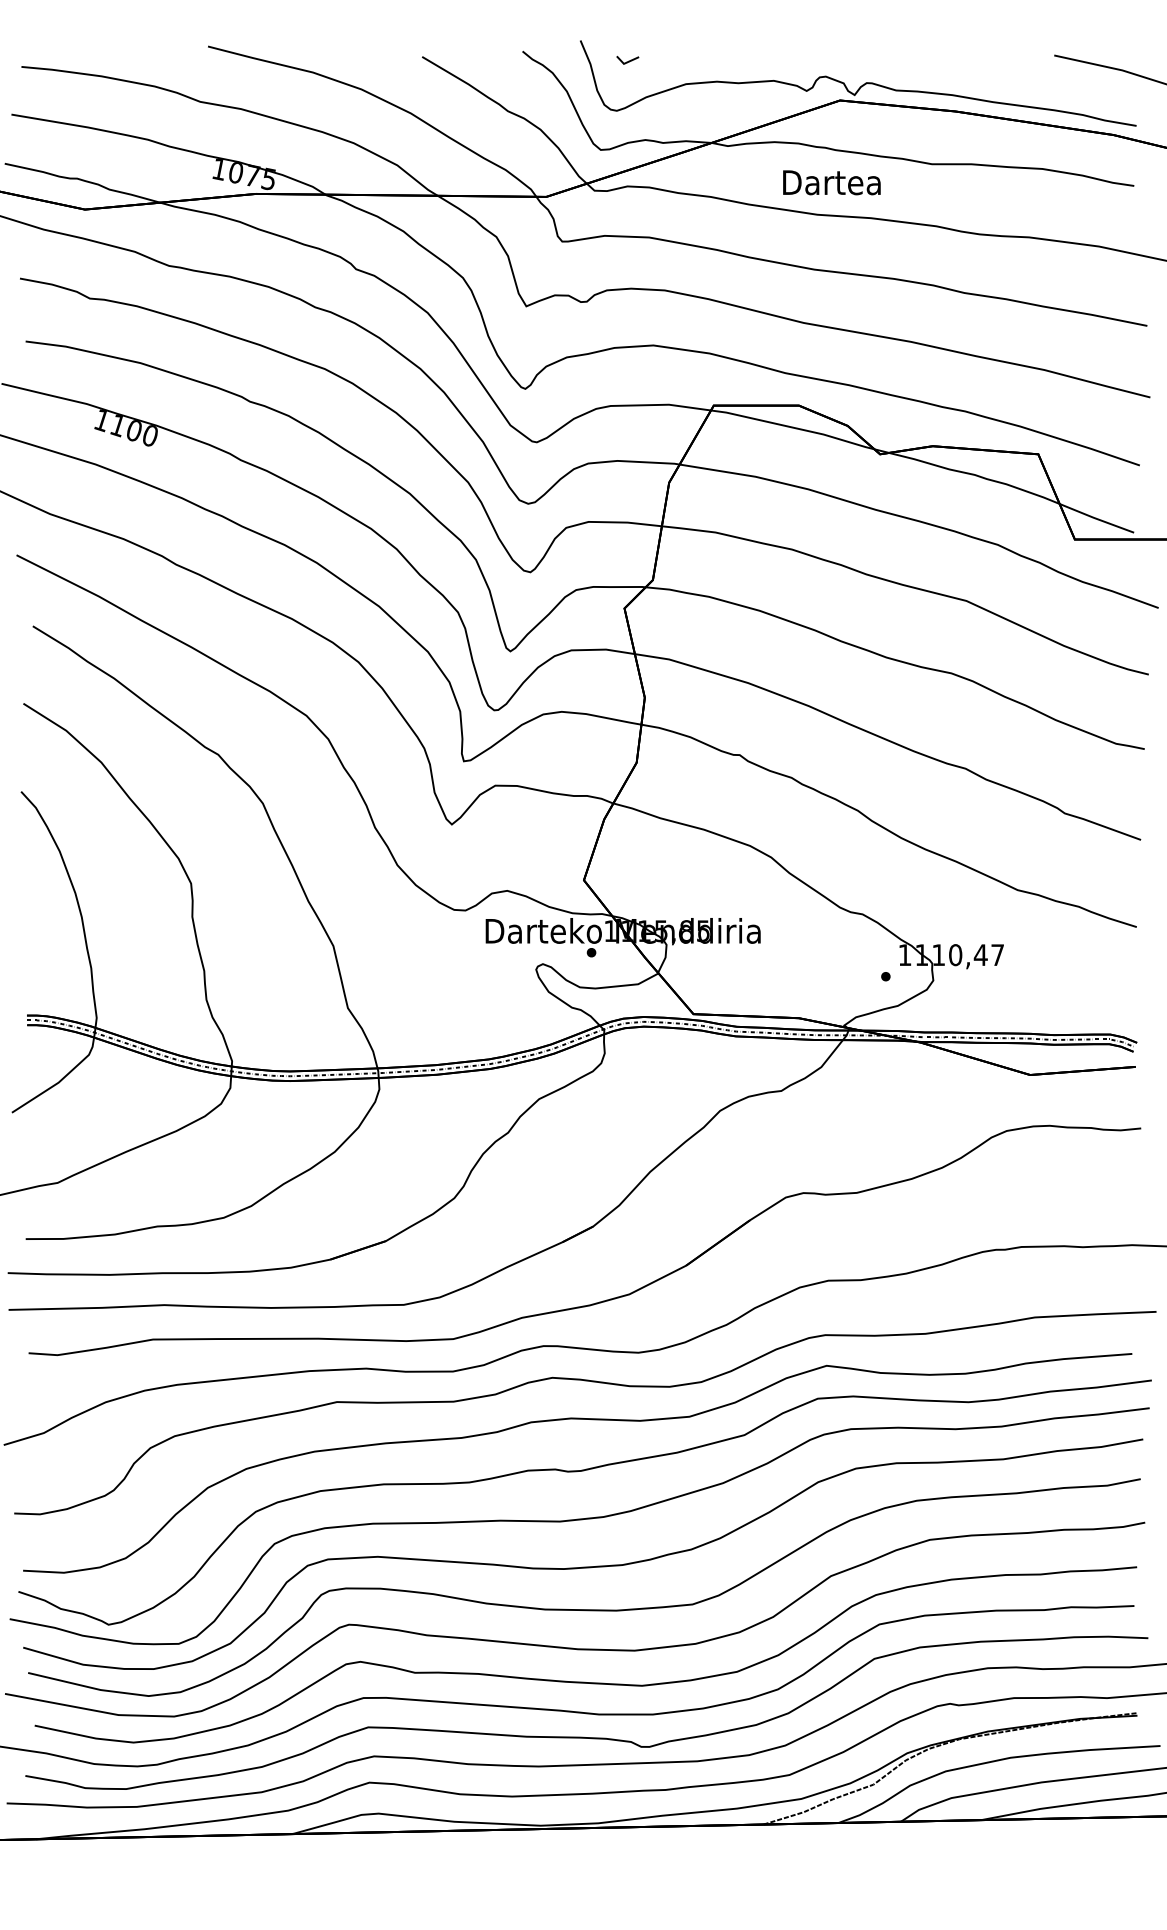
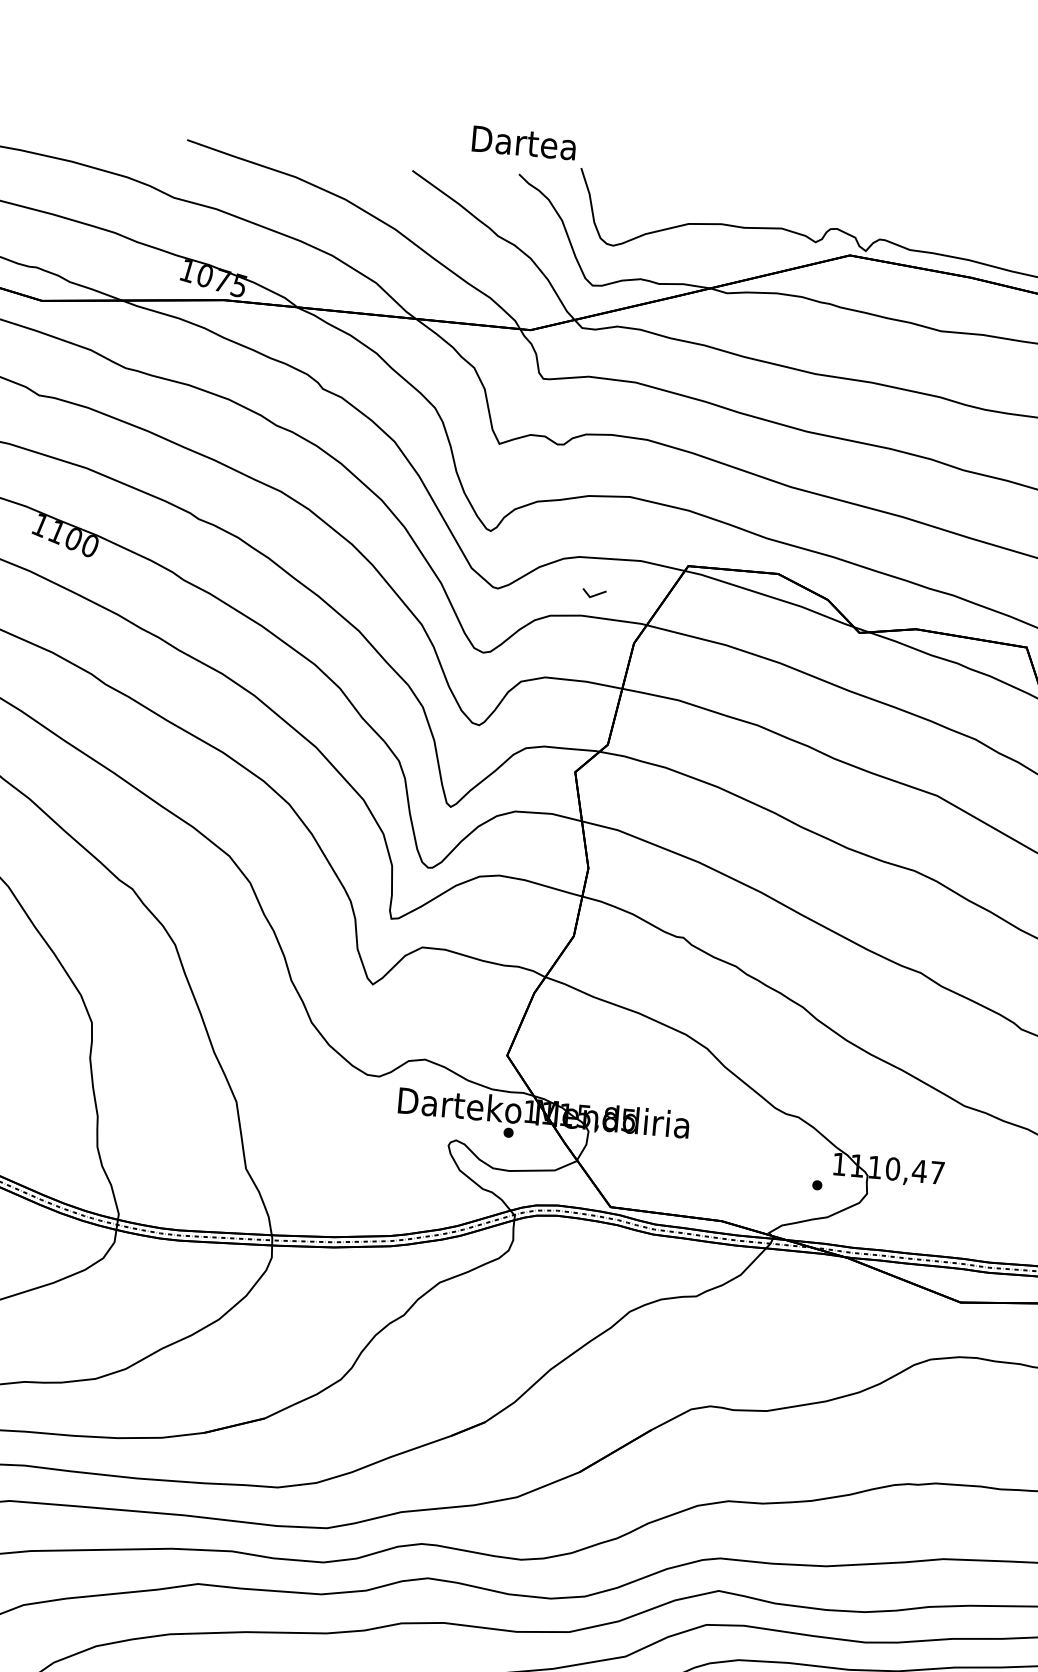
line: (628, 60) -> (595, 594), moved
text: (831, 182) -> (523, 142), moved

